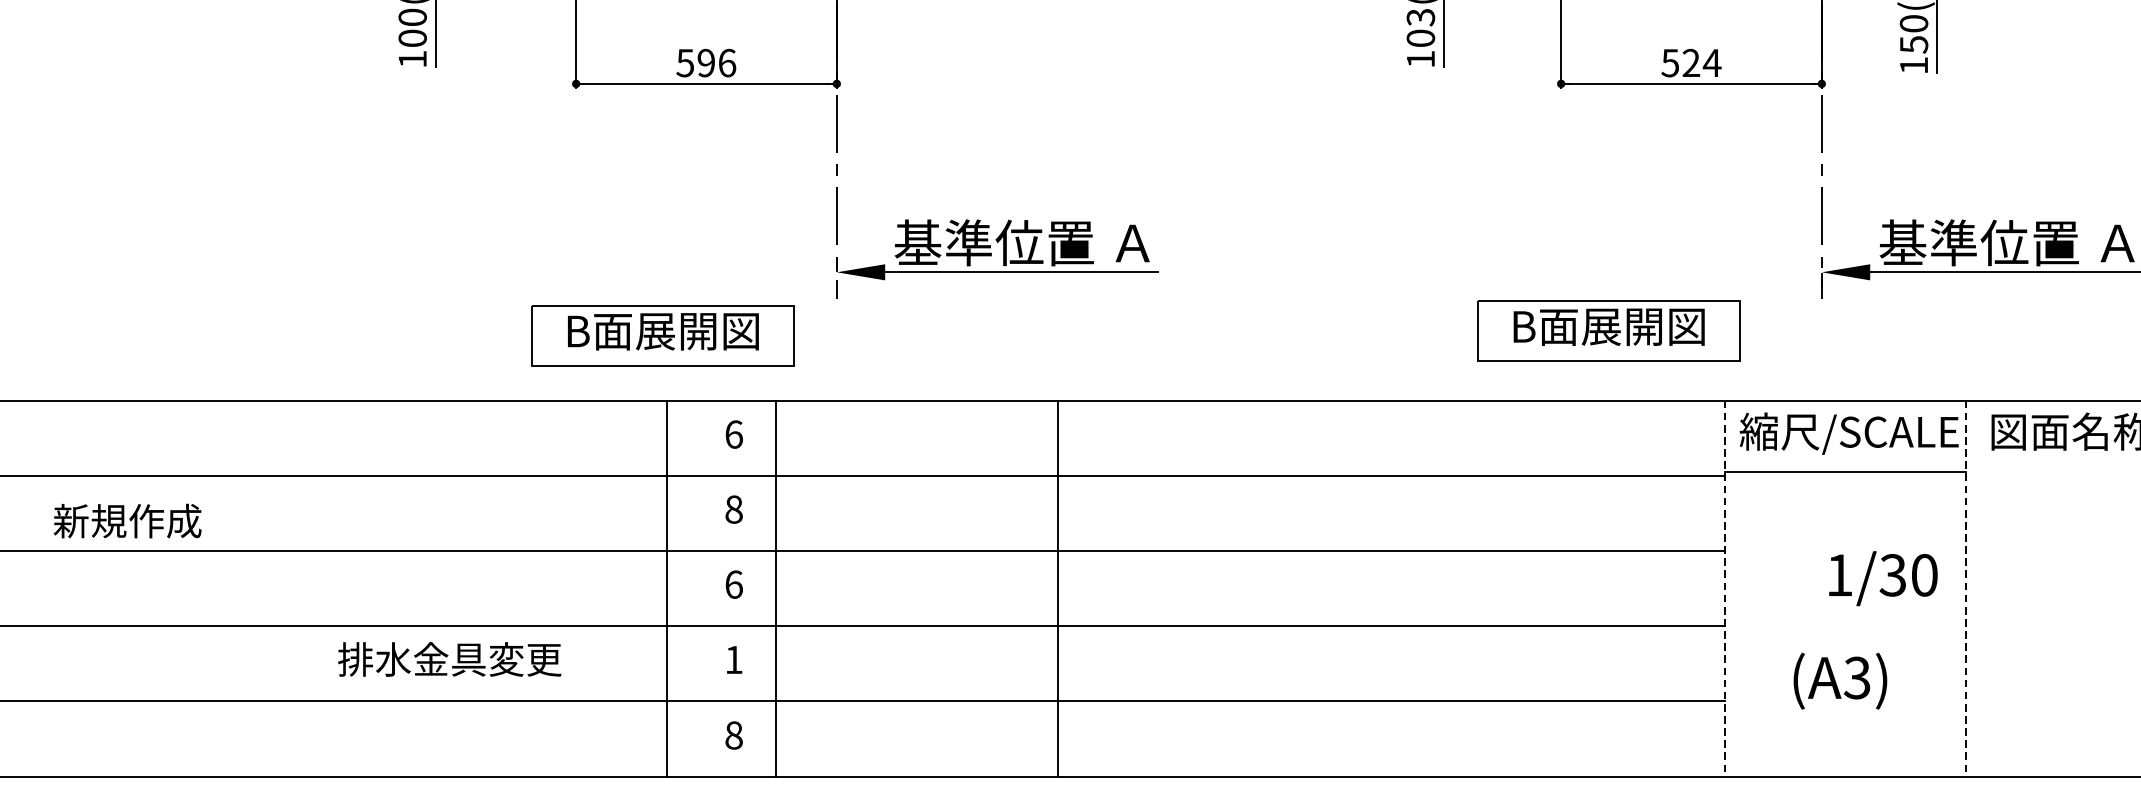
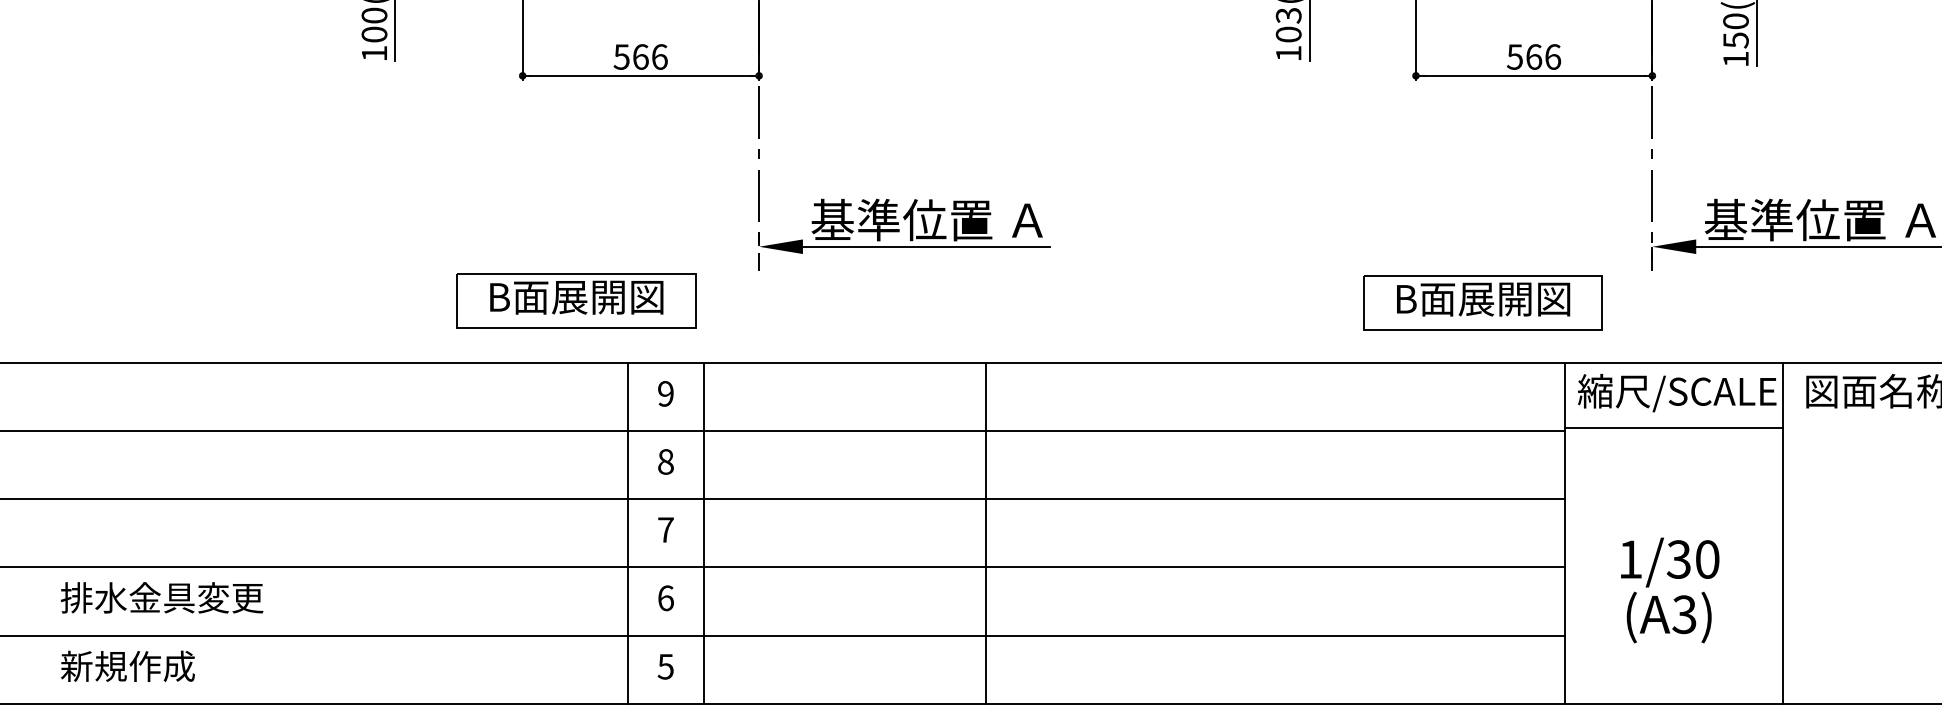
text: (706, 62) -> (640, 56), 596 -> 566
text: (1701, 62) -> (1543, 56), 524 -> 566
part: (1608, 330) -> (1482, 302), moved
part: (663, 334) -> (576, 300), moved
text: (733, 434) -> (665, 393), 6 -> 9
text: (127, 520) -> (127, 665), moved
text: (1883, 578) -> (1670, 562), moved
text: (733, 584) -> (665, 529), 6 -> 7
line: (667, 588) -> (628, 533), moved
line: (1057, 588) -> (985, 533), moved
line: (1724, 588) -> (1564, 533), dashed -> solid
line: (1966, 588) -> (1783, 533), dashed -> solid
text: (449, 659) -> (161, 597), moved
text: (733, 660) -> (665, 598), 1 -> 6
text: (733, 735) -> (665, 666), 8 -> 5

